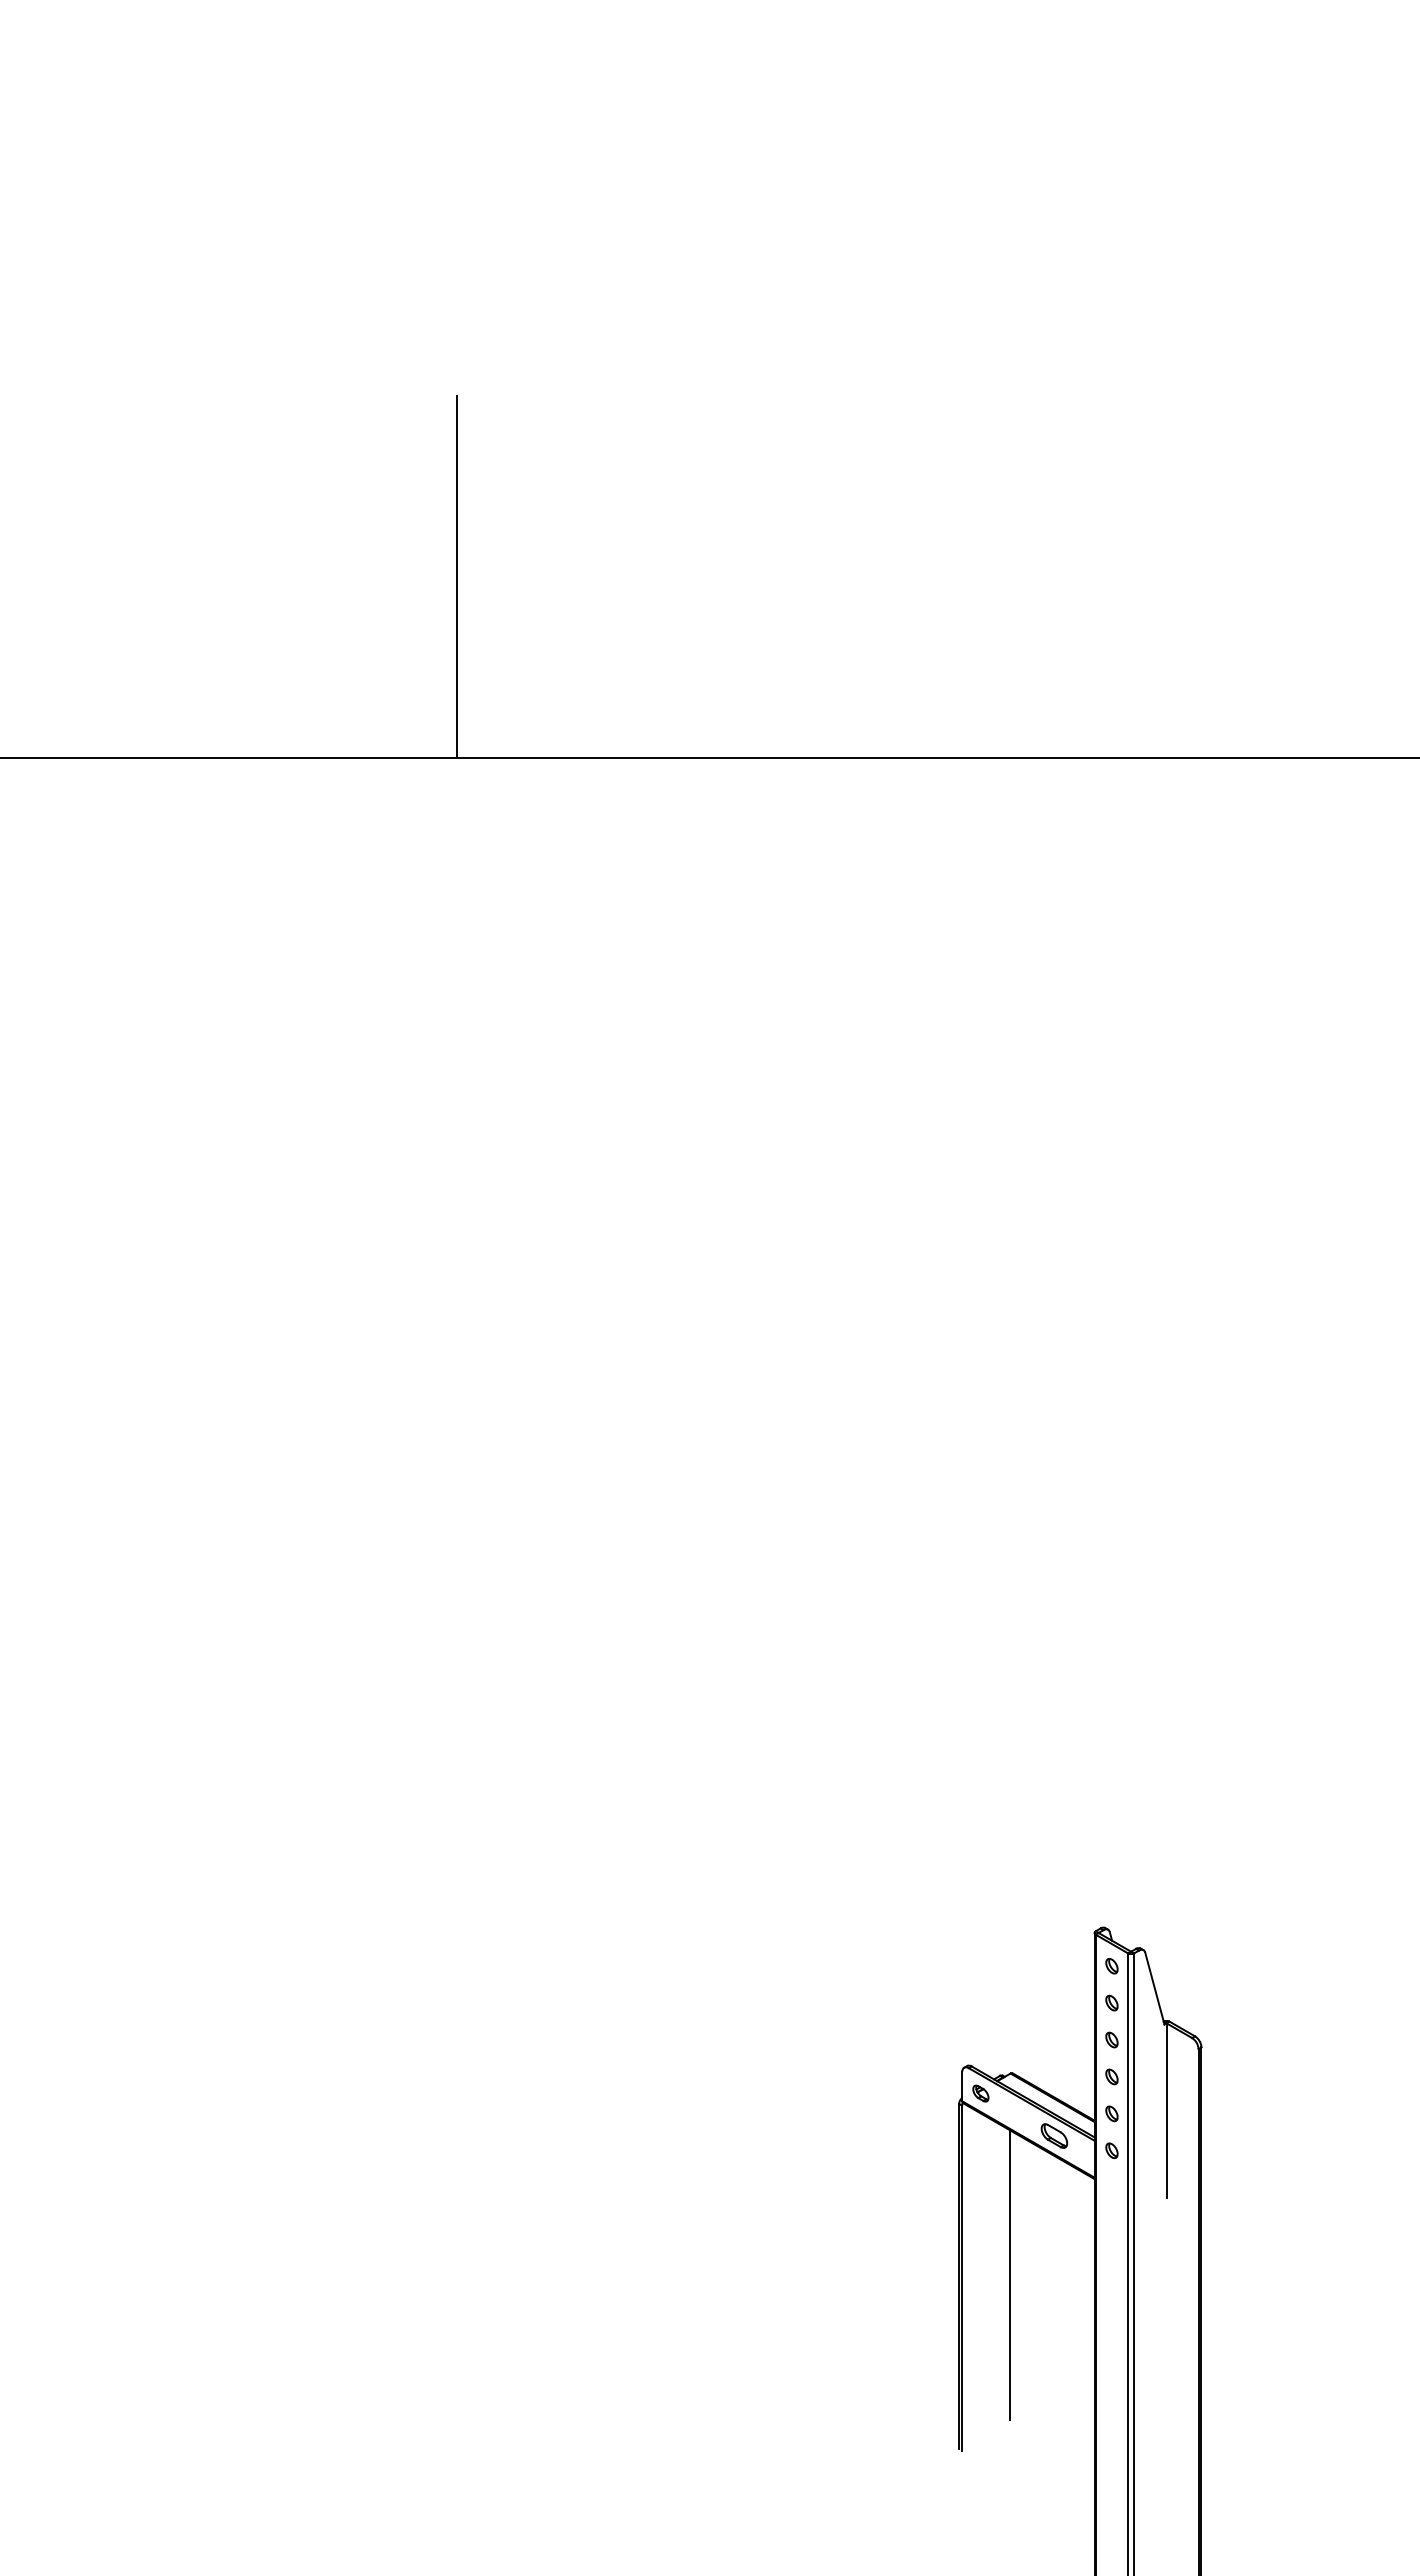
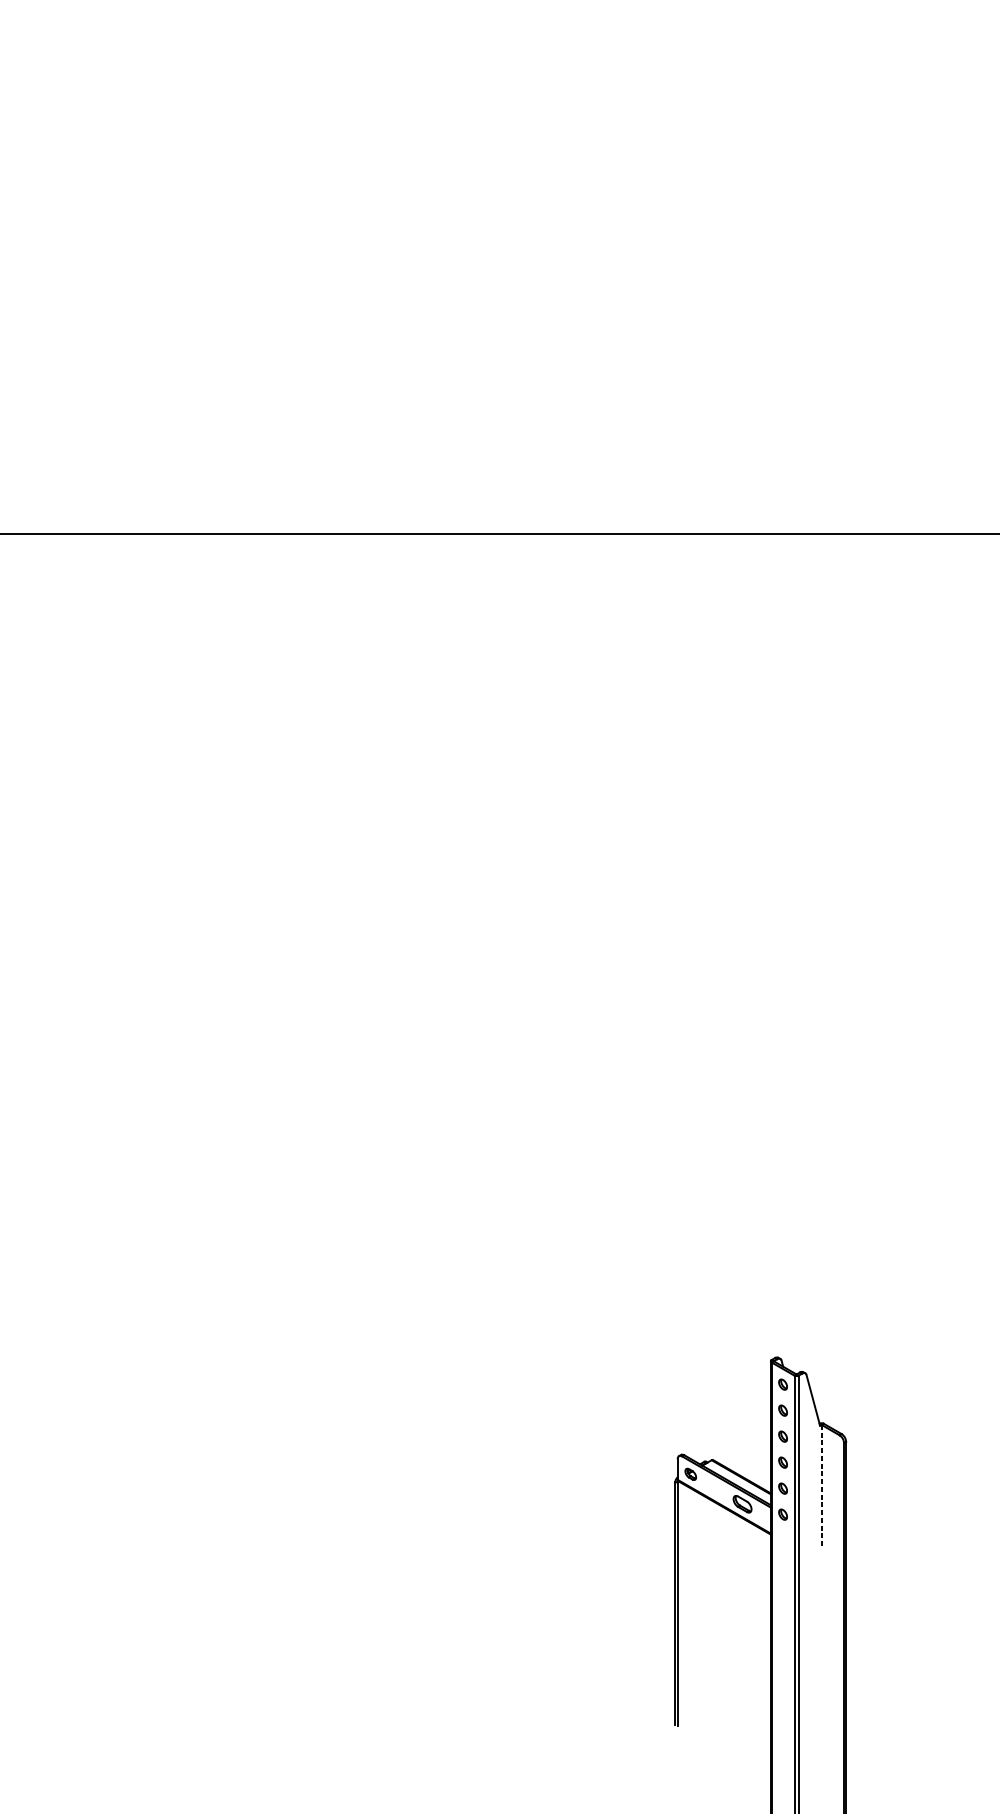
line: (456, 577) -> (321, 406), removed
line: (1166, 2111) -> (821, 1486), solid -> dashed
line: (1010, 2275) -> (711, 1602), removed

